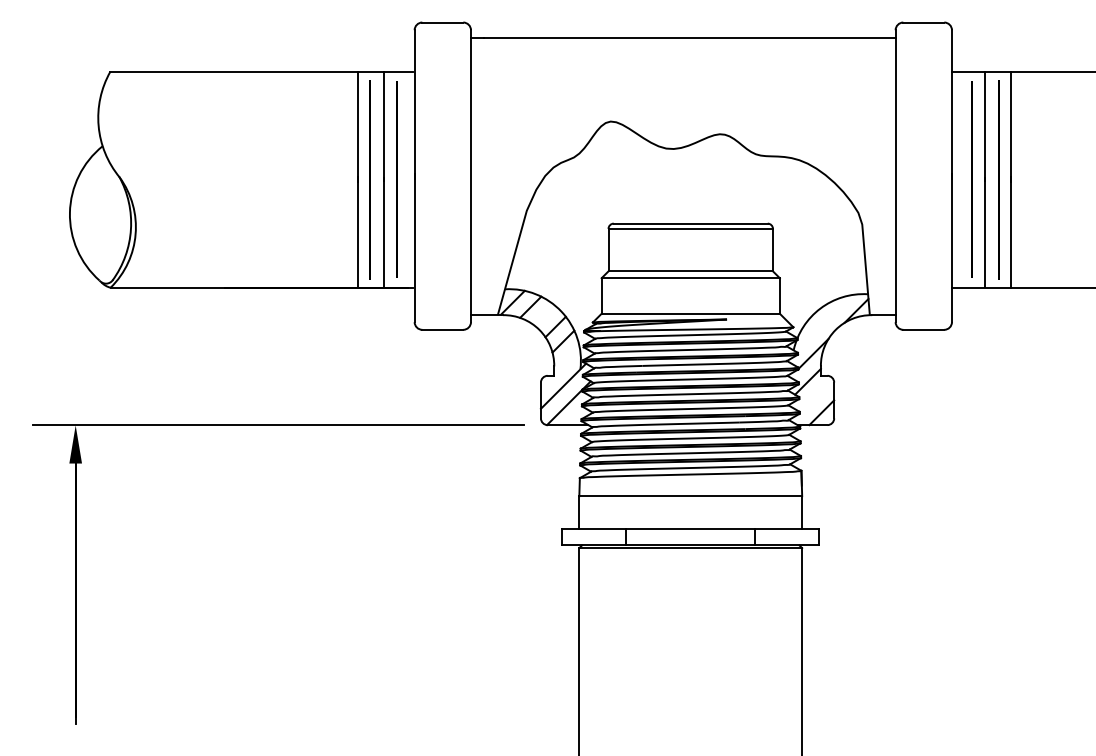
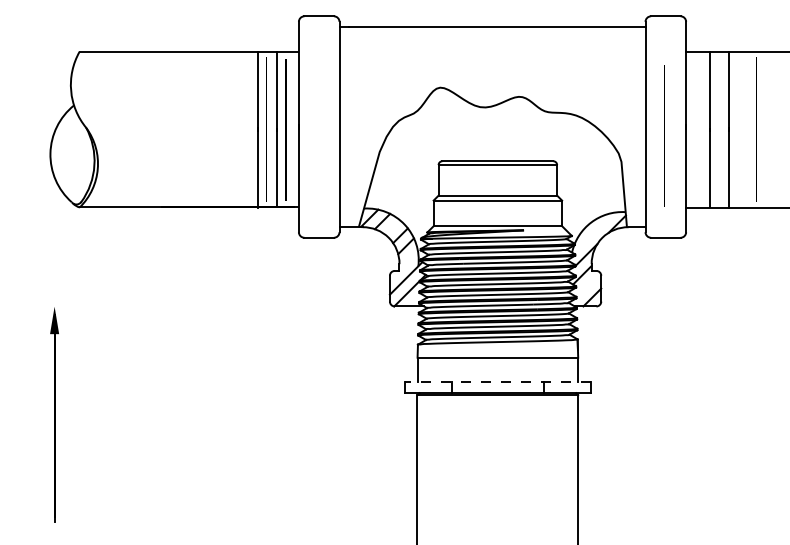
line: (971, 179) -> (664, 135), moved
line: (998, 179) -> (756, 129), moved
line: (278, 425) -> (200, 306), removed
line: (690, 529) -> (497, 381), solid -> dashed

